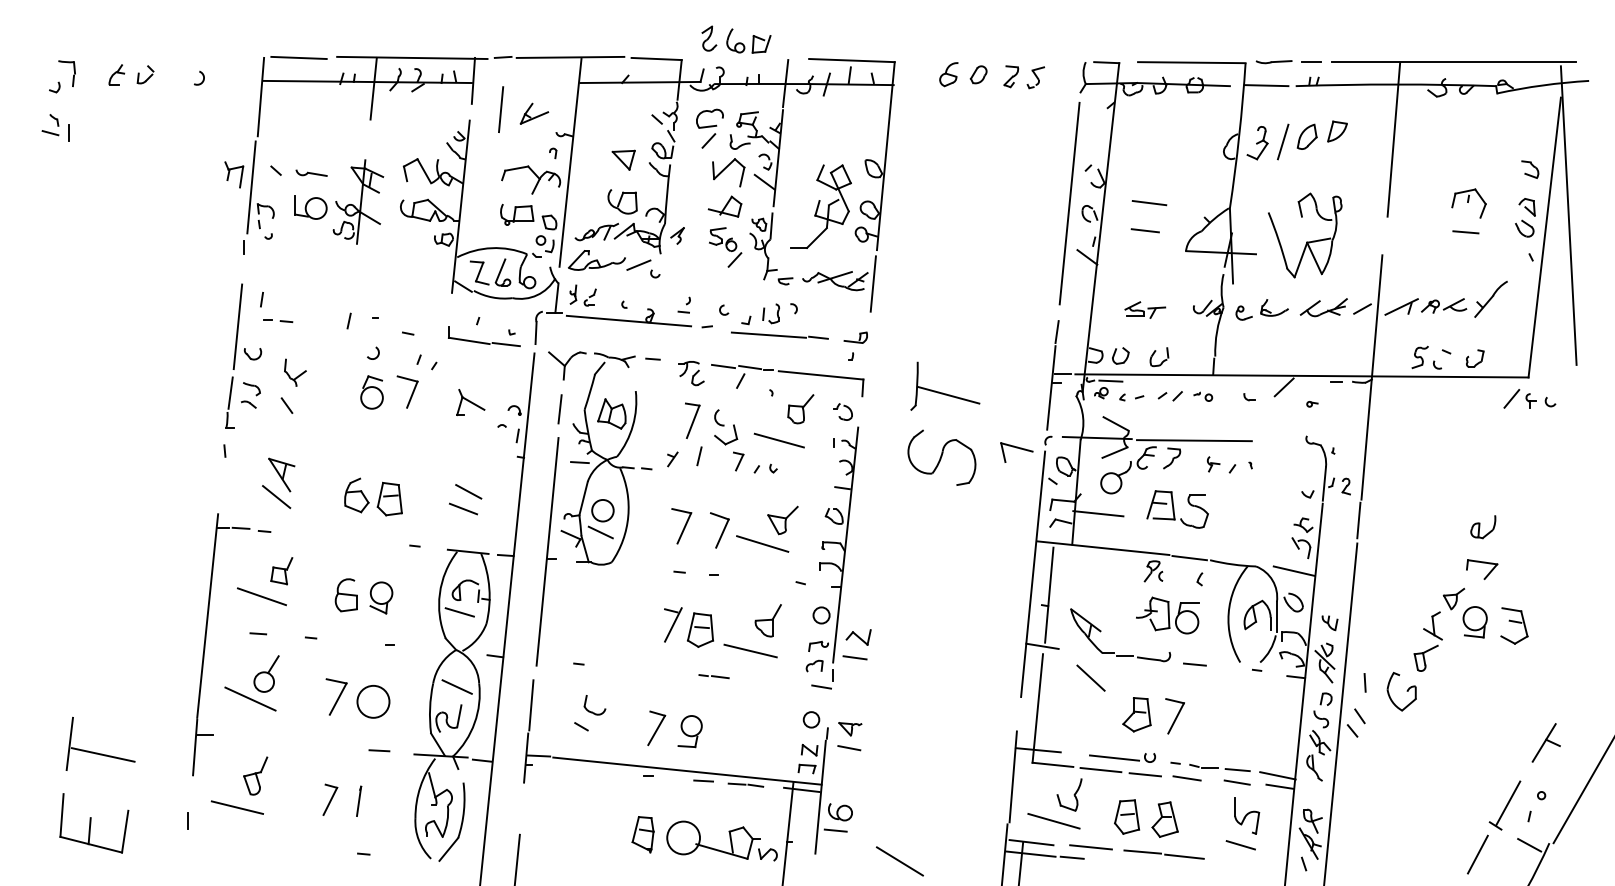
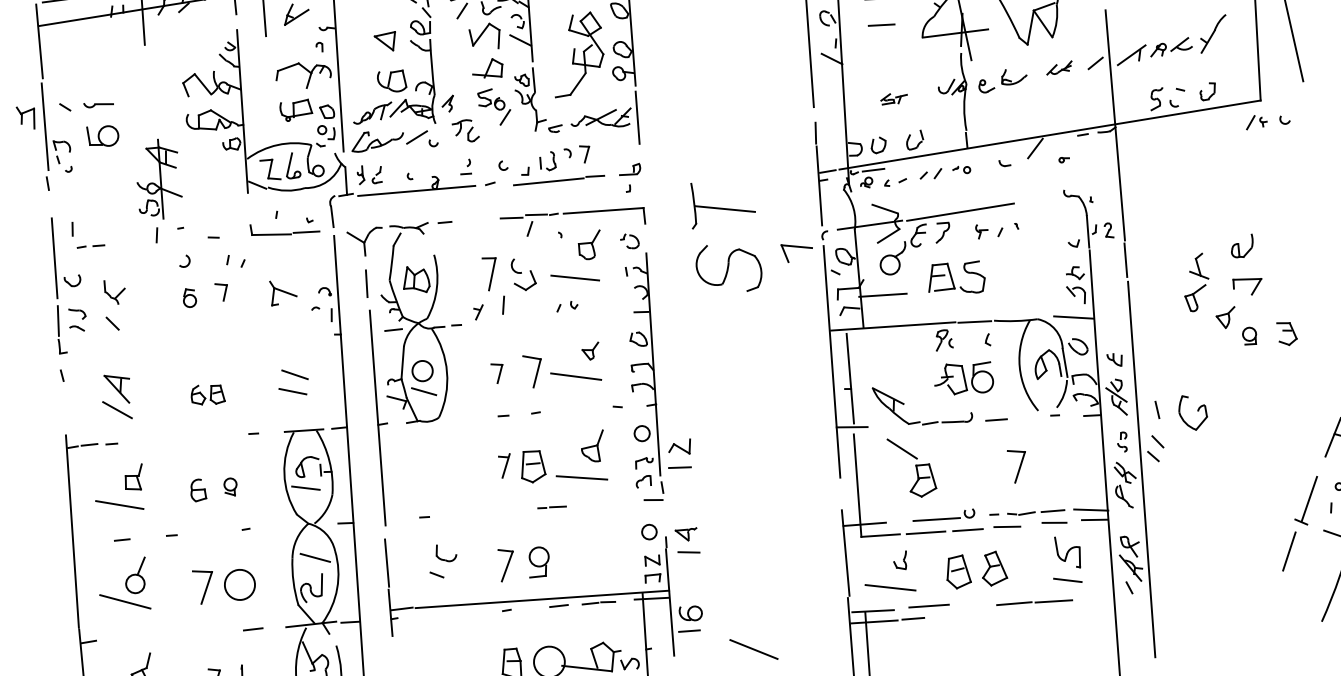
part: (358, 201) -> (158, 179), moved
part: (1323, 307) -> (1059, 68), size x0.6
part: (1145, 309) -> (894, 98), size x0.7
part: (691, 373) -> (466, 131), moved
part: (407, 391) -> (222, 291), size x0.6
part: (371, 392) -> (189, 298), size x0.6
part: (1519, 398) -> (1255, 121), size x0.7
part: (738, 461) -> (585, 153), moved
part: (373, 496) -> (207, 394), size x0.6
part: (782, 520) -> (590, 351), size x0.6
part: (681, 526) -> (498, 373), size x0.6
part: (345, 595) -> (197, 490), size x0.7
part: (381, 597) -> (230, 486), size x0.6
part: (1474, 622) -> (1249, 336), size x0.6
part: (673, 624) -> (506, 465), size x0.7
part: (1514, 625) -> (1286, 333), size x0.7
part: (1431, 647) -> (1199, 287), moved
part: (1322, 710) -> (1122, 442), size x0.6
part: (1136, 714) -> (921, 480), moved
part: (1174, 716) -> (1018, 465), moved
part: (1069, 794) -> (900, 560), size x0.6
line: (1164, 854) -> (1034, 602), moved

